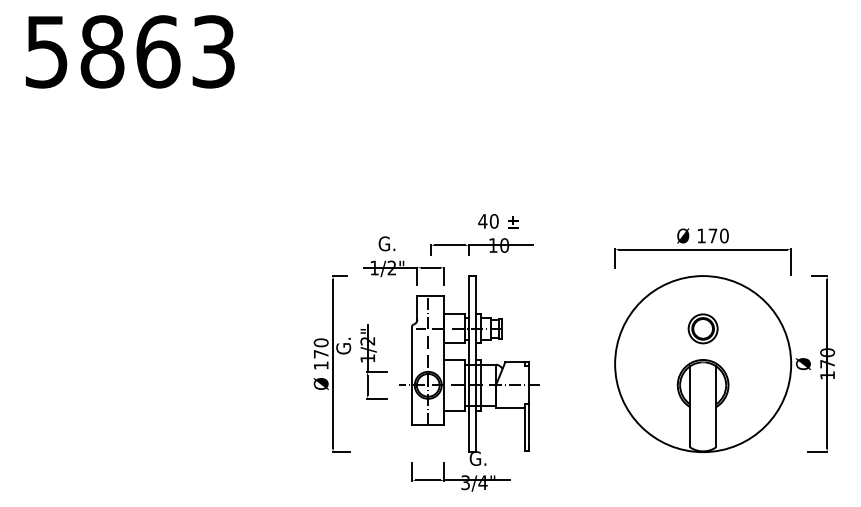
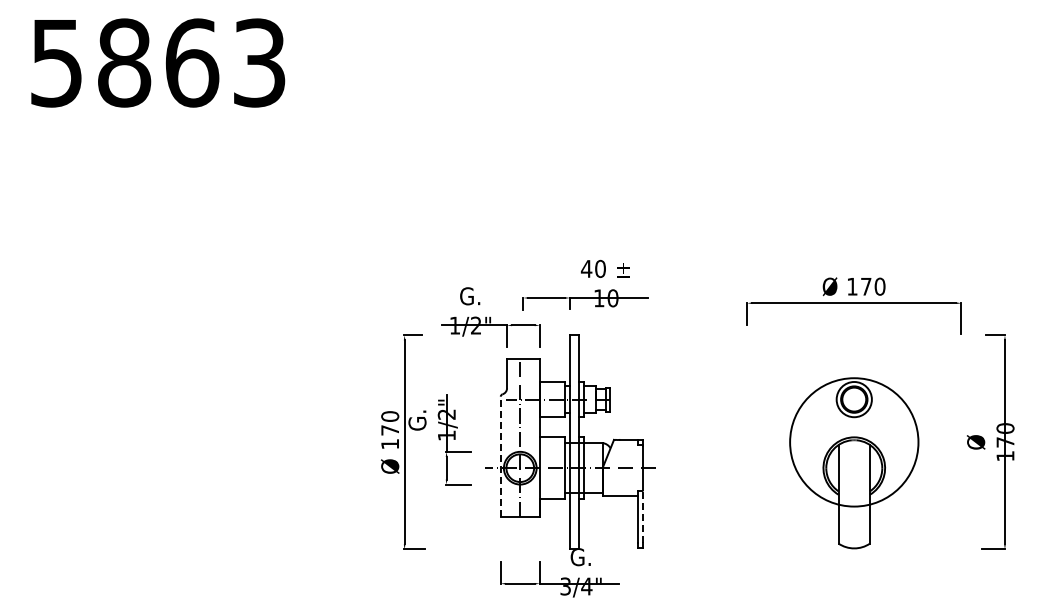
circle: (703, 364) -> (854, 442), size x0.6
line: (411, 375) -> (500, 456), solid -> dashed
line: (528, 425) -> (642, 516), solid -> dashed

